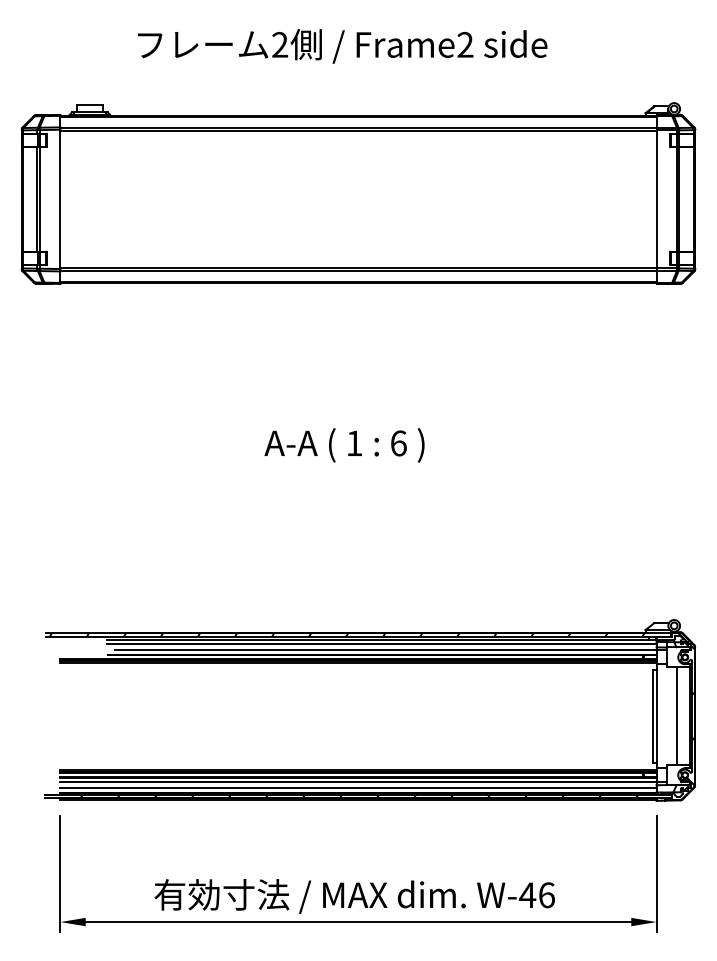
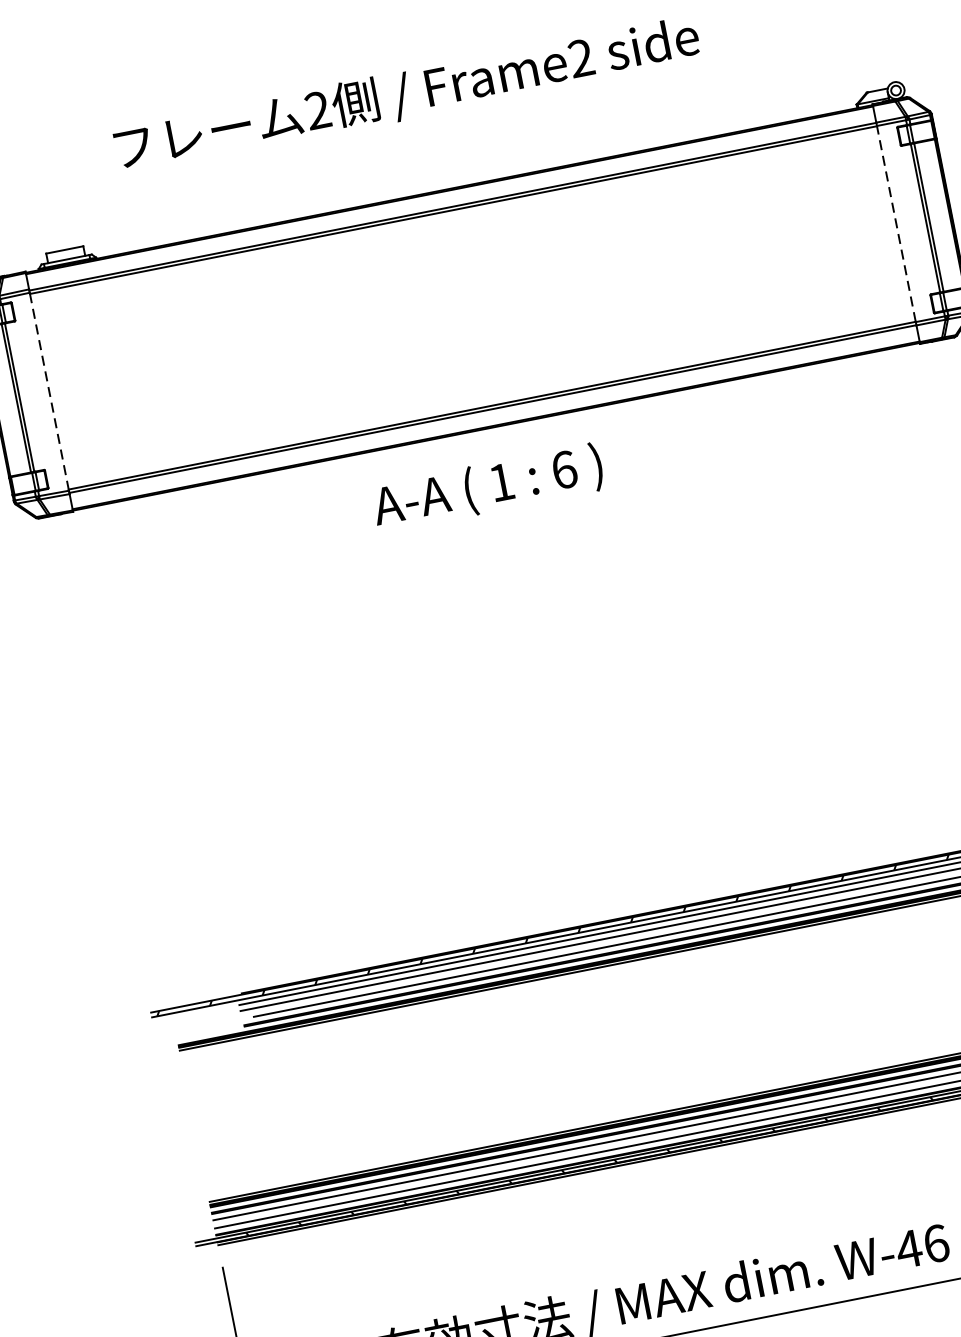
line: (656, 198) -> (896, 222), solid -> dashed
line: (60, 199) -> (49, 391), solid -> dashed
text: (344, 445) -> (487, 488), moved

